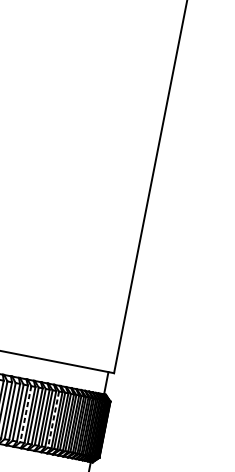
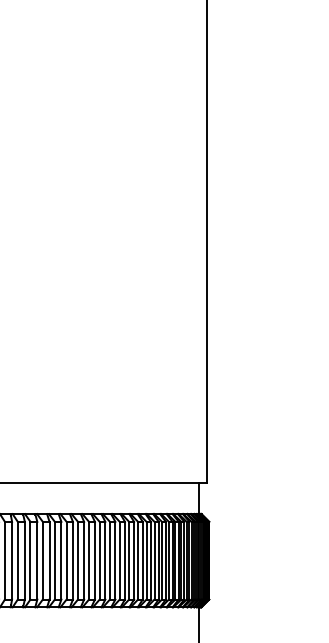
line: (25, 414) -> (99, 560), dashed -> solid
line: (53, 419) -> (138, 560), dashed -> solid

